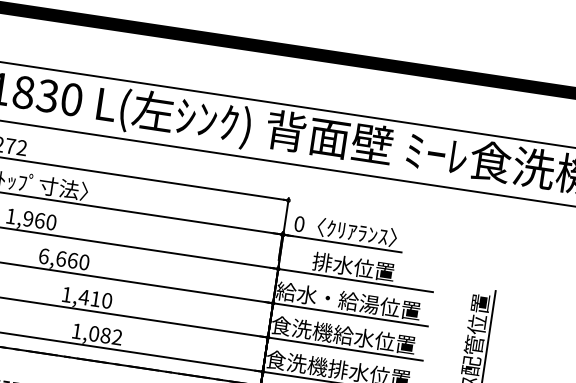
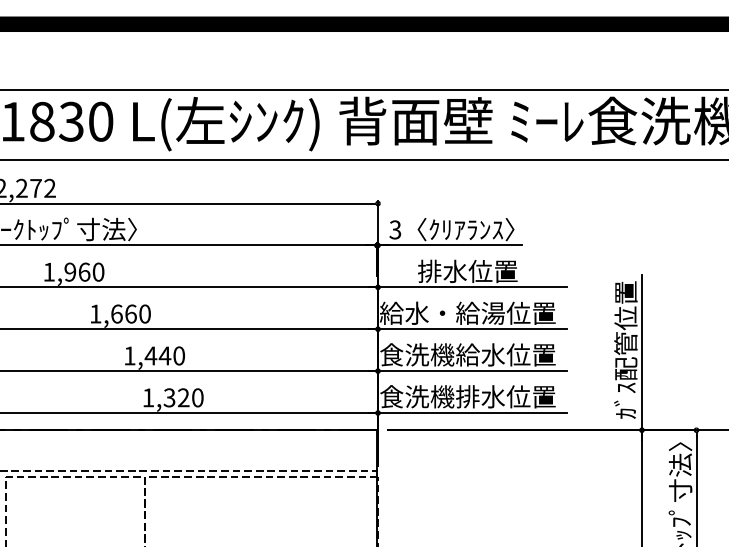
text: (299, 223) -> (395, 229), 0 -> 3
text: (43, 255) -> (95, 313), 6,660 -> 1,660
text: (95, 298) -> (164, 355), 1,410 -> 1,440
text: (105, 335) -> (183, 397), 1,082 -> 1,320

